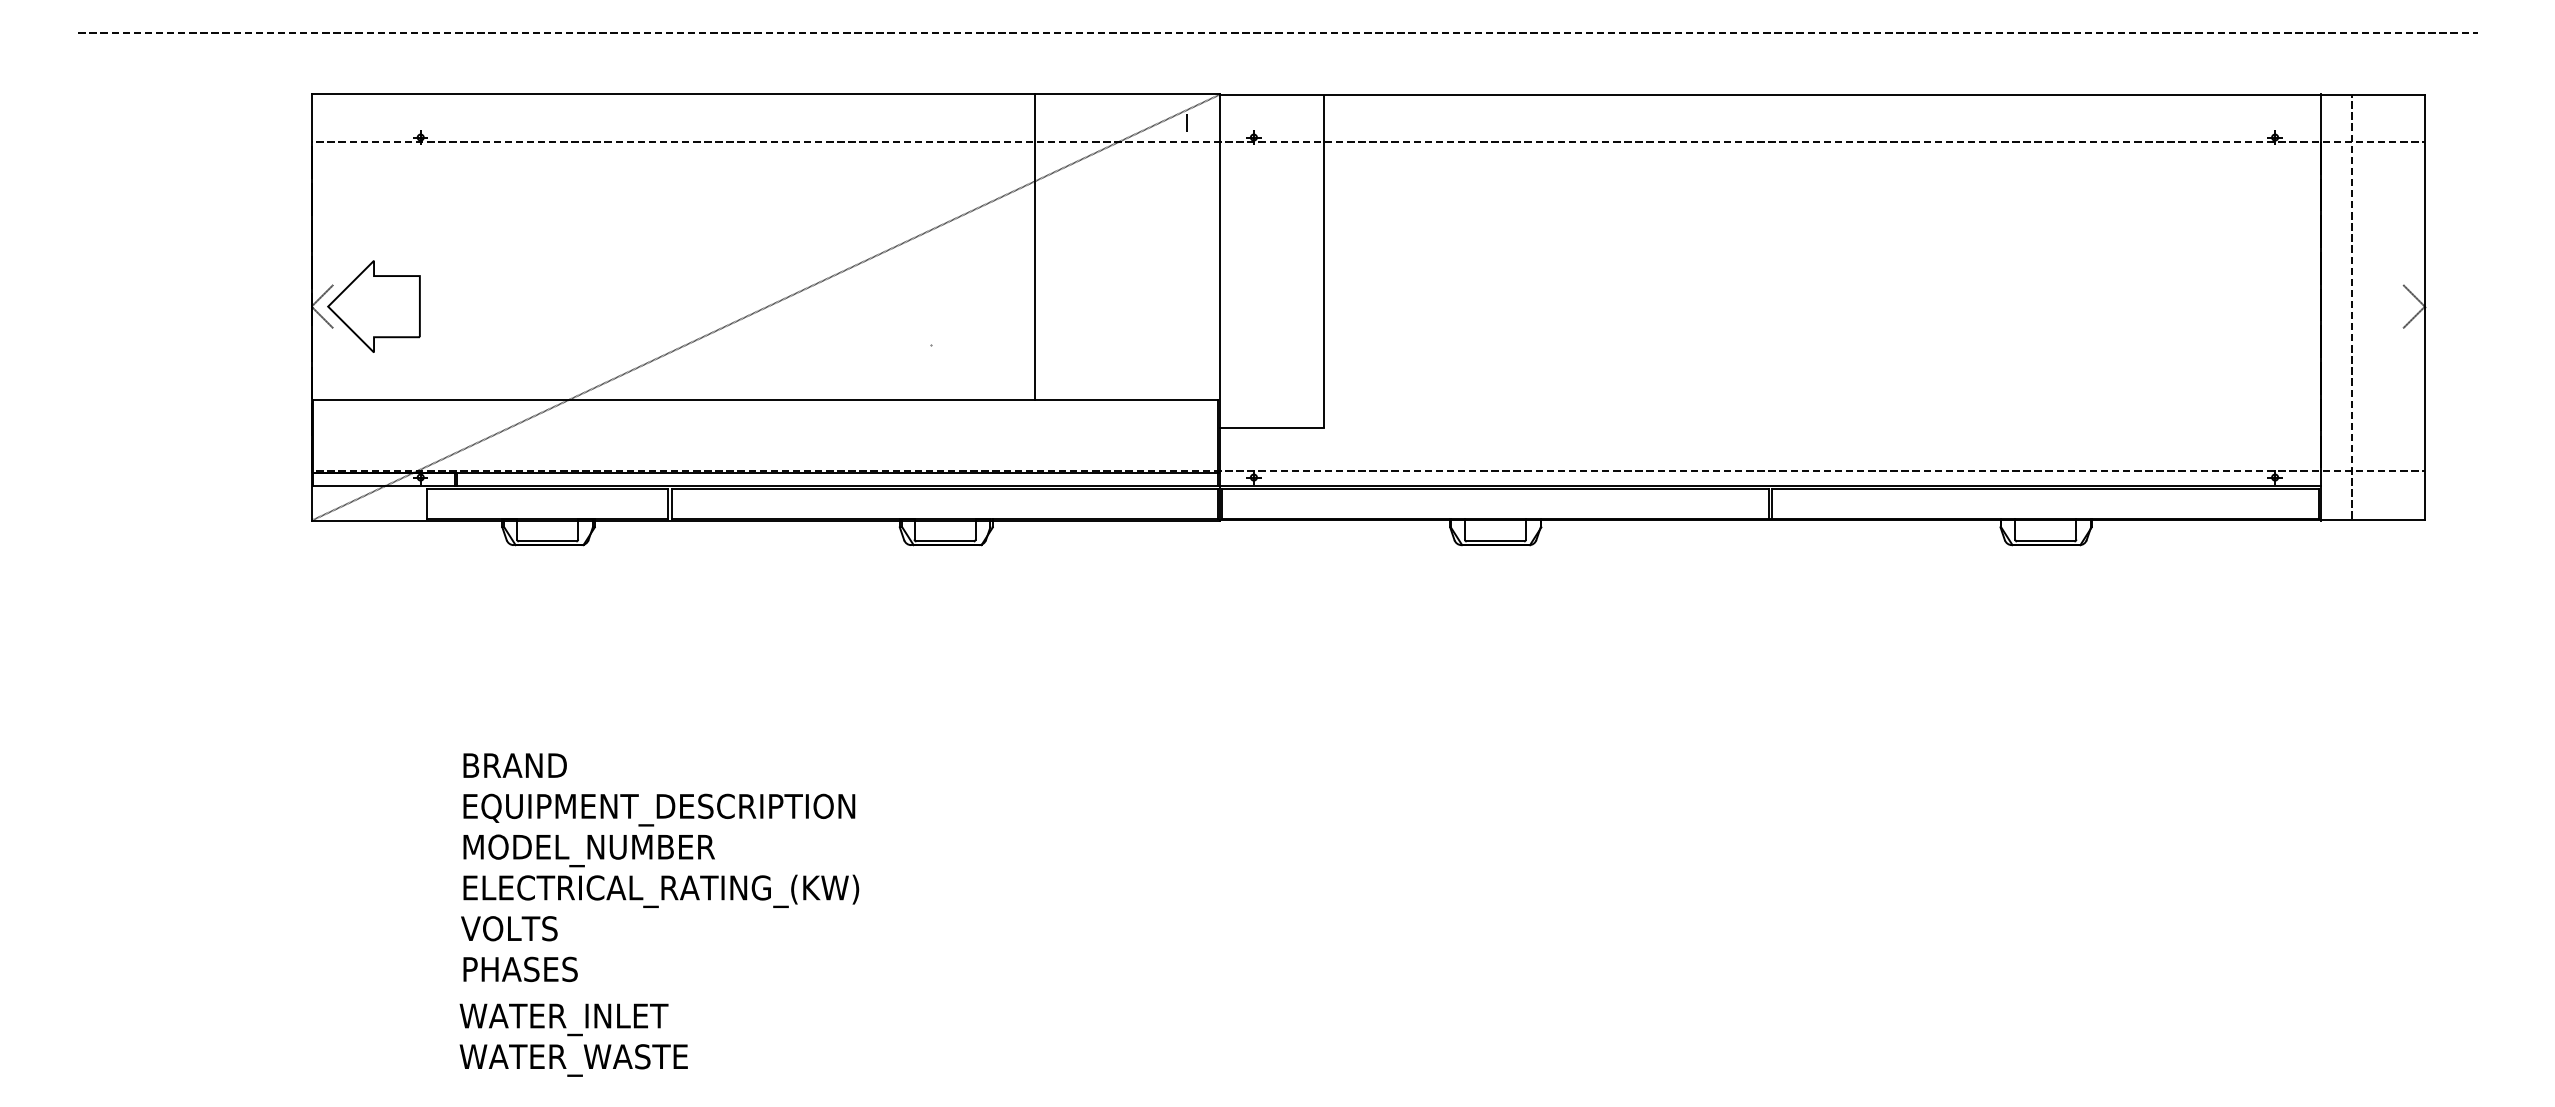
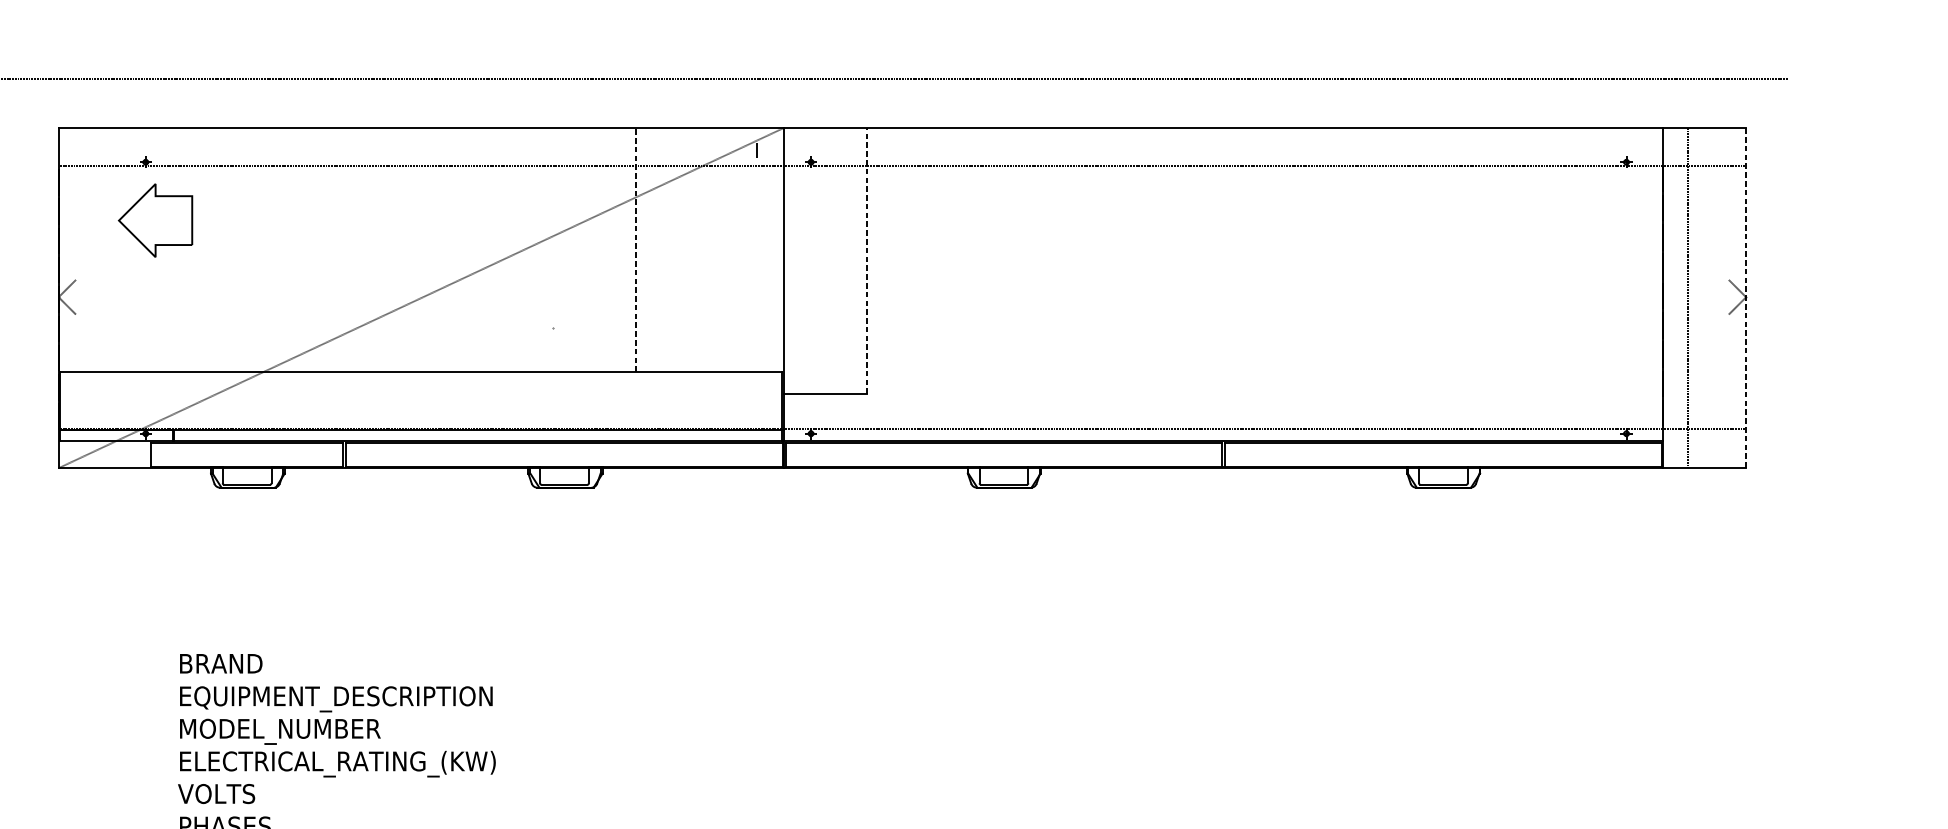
line: (1034, 247) -> (635, 250), solid -> dashed
line: (1324, 260) -> (867, 260), solid -> dashed
part: (373, 306) -> (155, 220), moved
line: (2424, 308) -> (1745, 298), solid -> dashed

